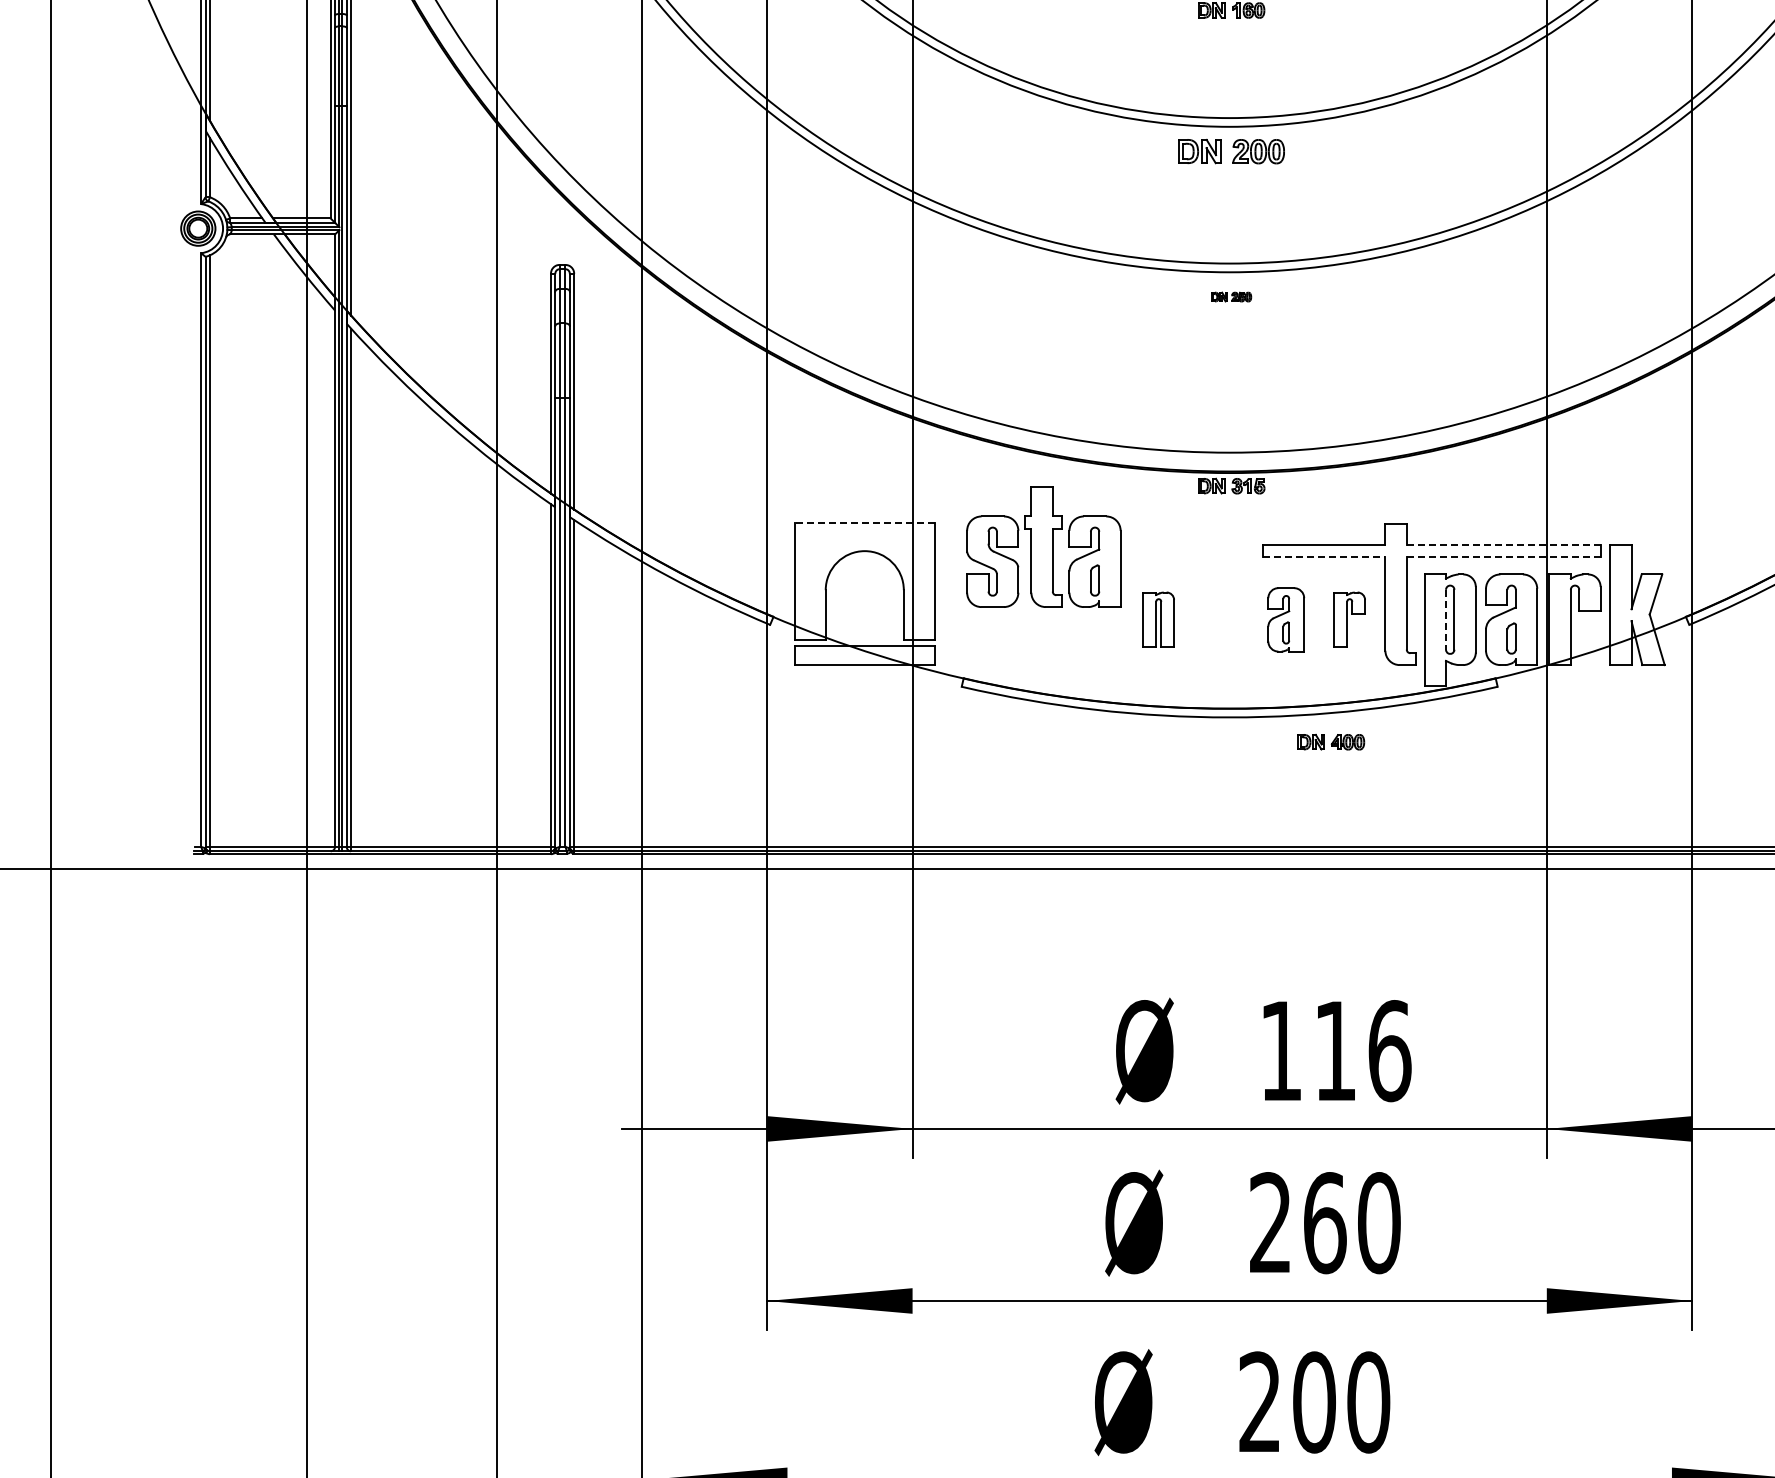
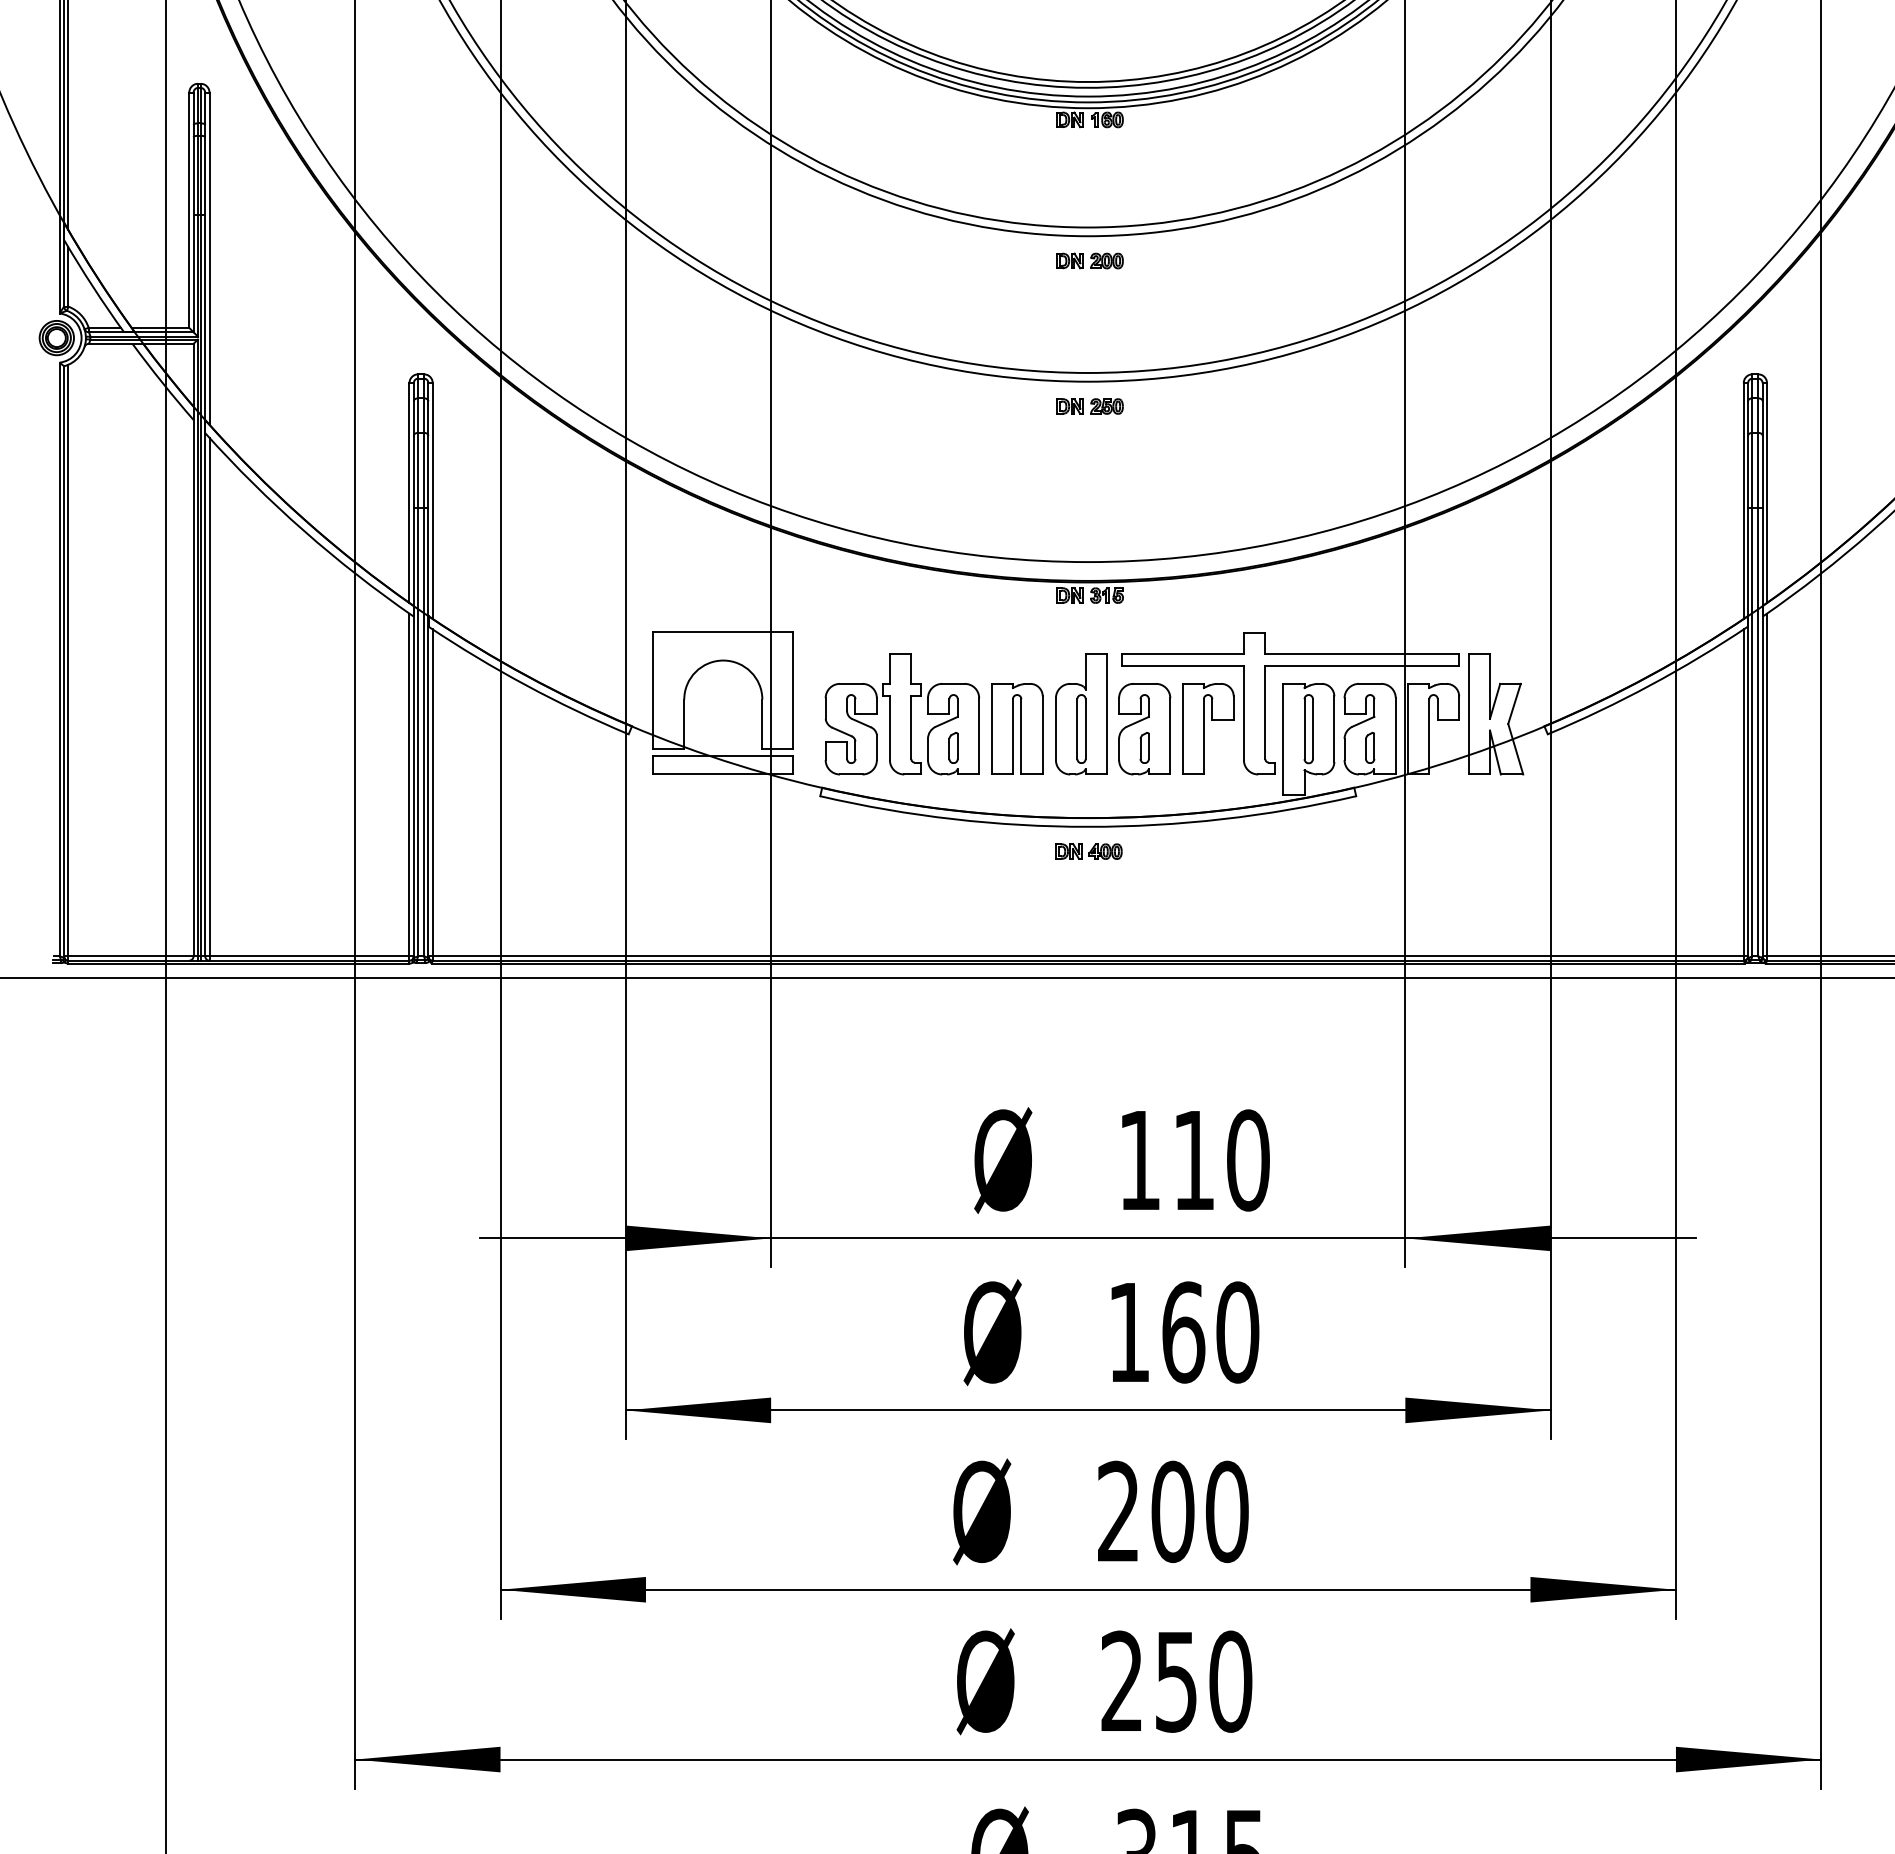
part: (1230, 151) -> (1089, 260), size x0.62
part: (1230, 297) -> (1089, 406), size x1.67
line: (863, 522) -> (722, 631), dashed -> solid
line: (1503, 545) -> (1362, 654), dashed -> solid
part: (1043, 547) -> (902, 714), moved
line: (1323, 556) -> (1182, 665), dashed -> solid
line: (1503, 556) -> (1362, 665), dashed -> solid
part: (1222, 605) -> (1081, 714), added
part: (1158, 619) -> (1017, 728), size x1.67
part: (1349, 619) -> (1208, 728), size x1.67
part: (1285, 620) -> (1144, 729), size x1.43
line: (1445, 620) -> (1304, 729), dashed -> solid
part: (1330, 742) -> (1088, 851), moved
text: (1389, 1051) -> (1248, 1160), 116 -> 110
text: (1269, 1222) -> (1128, 1331), 260 -> 160

